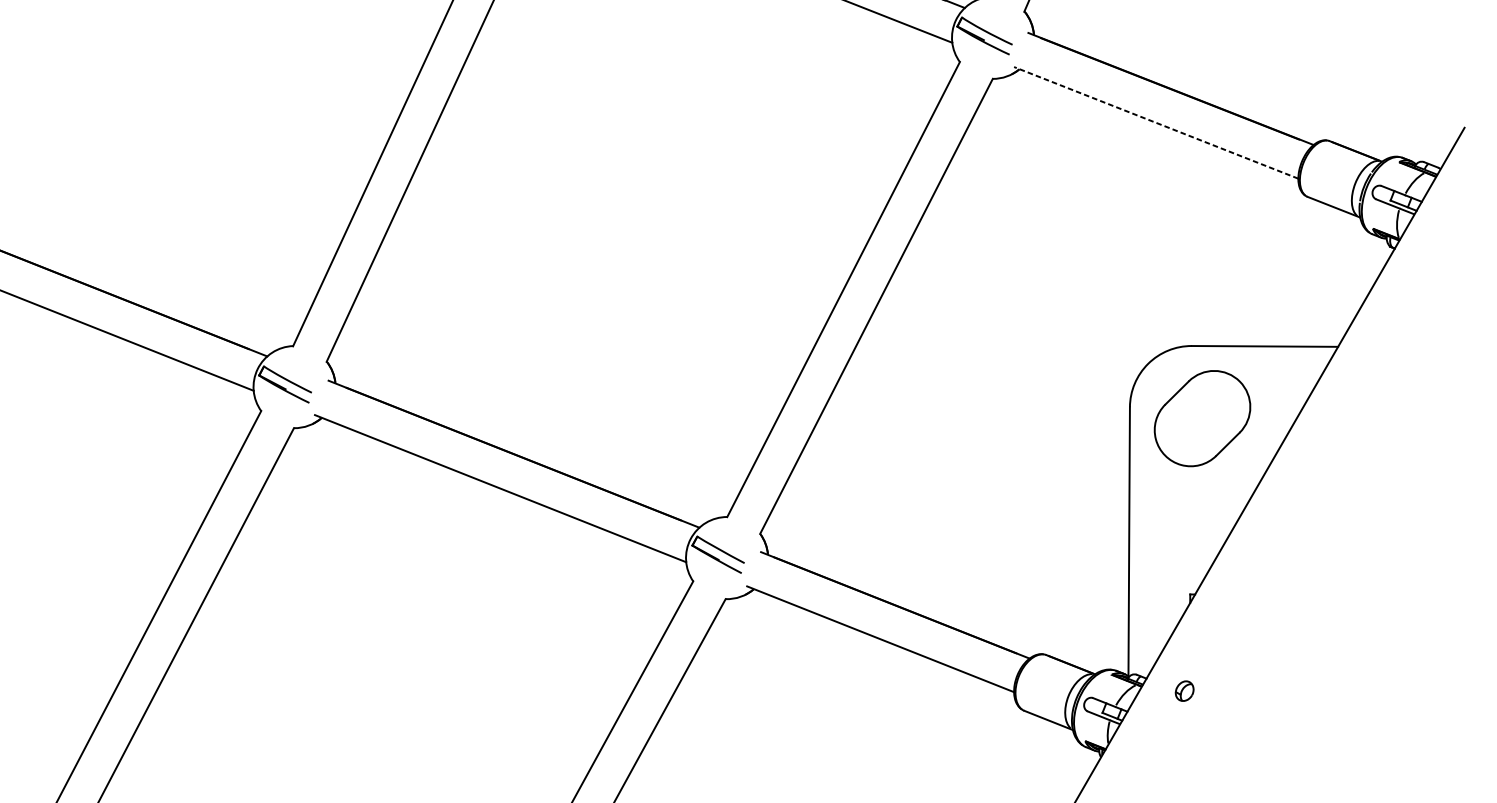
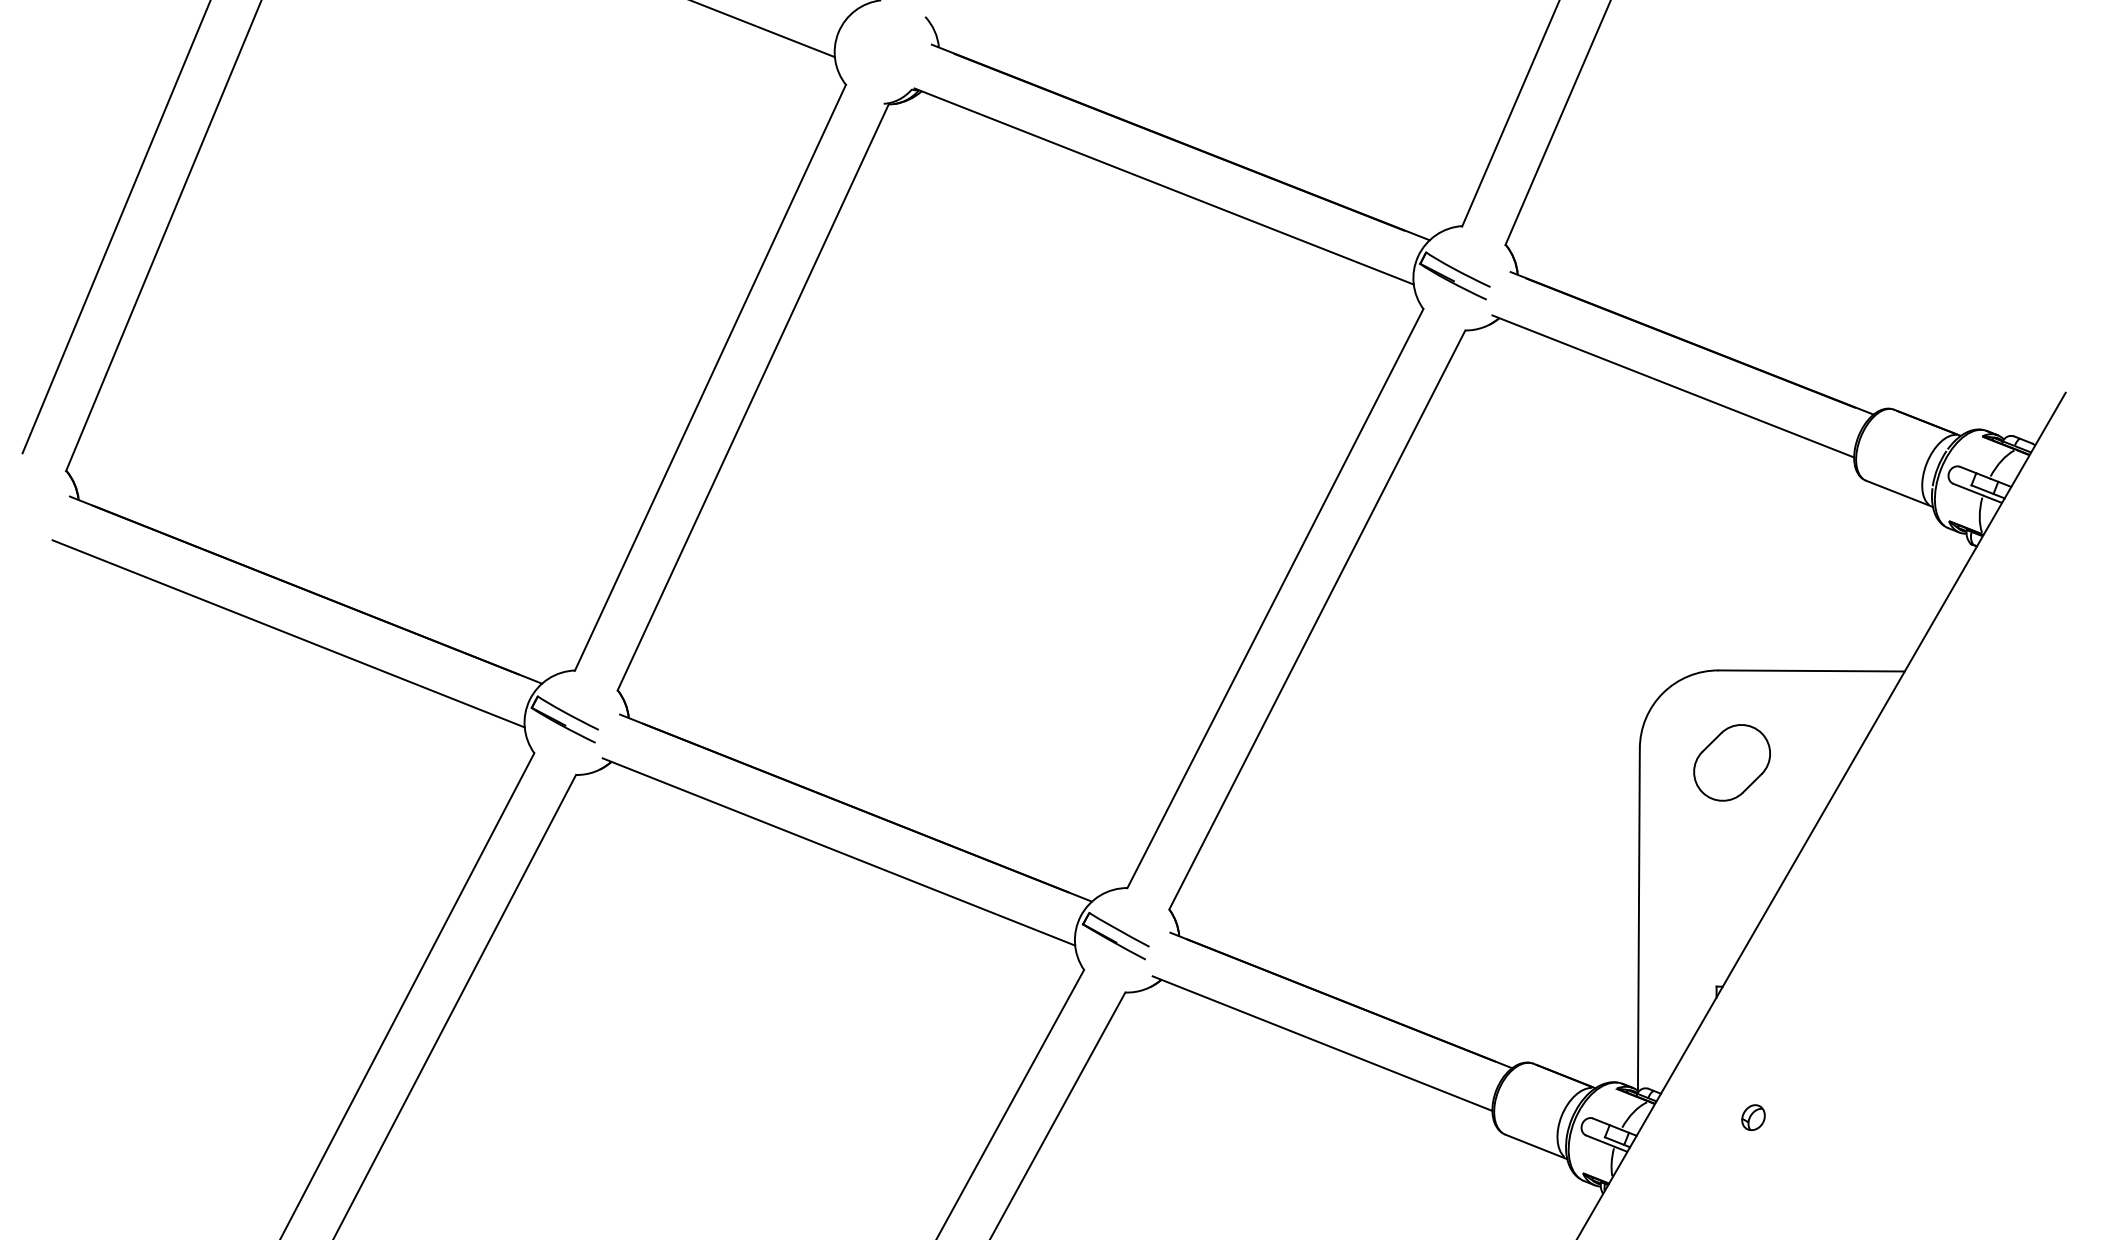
line: (1155, 122) -> (1672, 386), dashed -> solid
part: (1201, 418) -> (1731, 762), size x0.62
part: (1184, 691) -> (1753, 1117), moved

